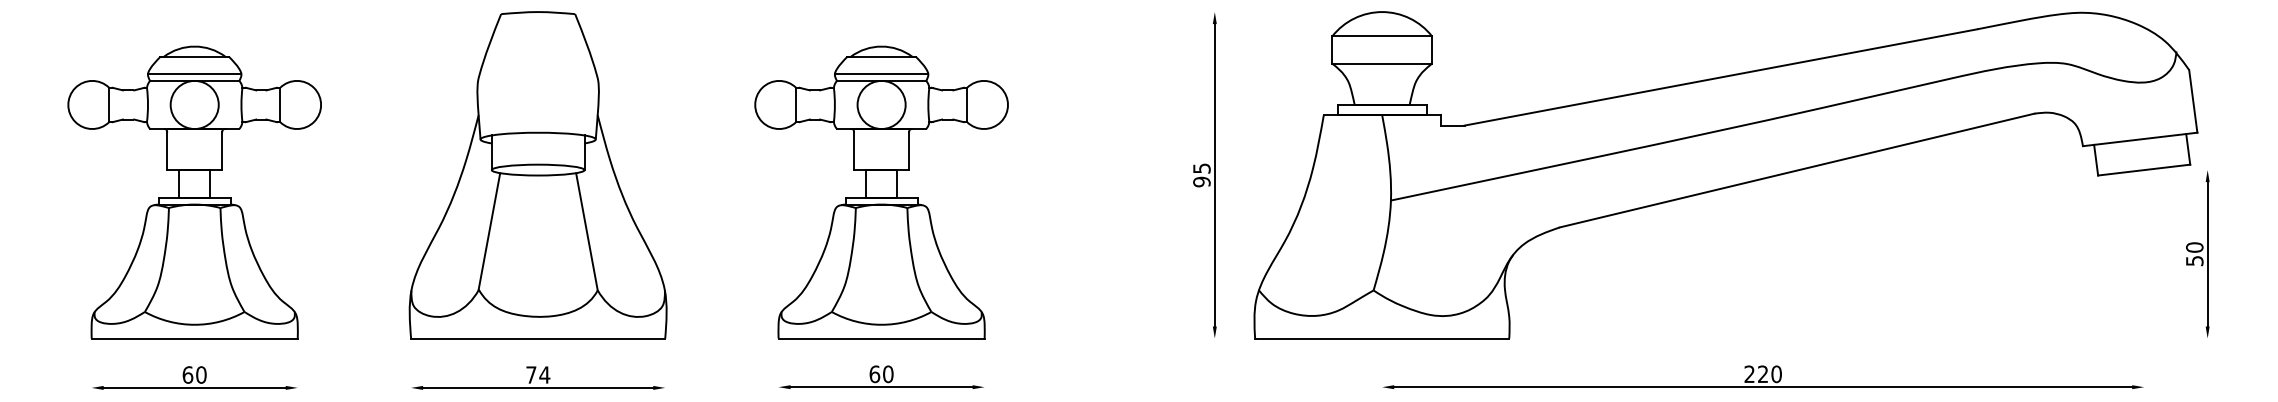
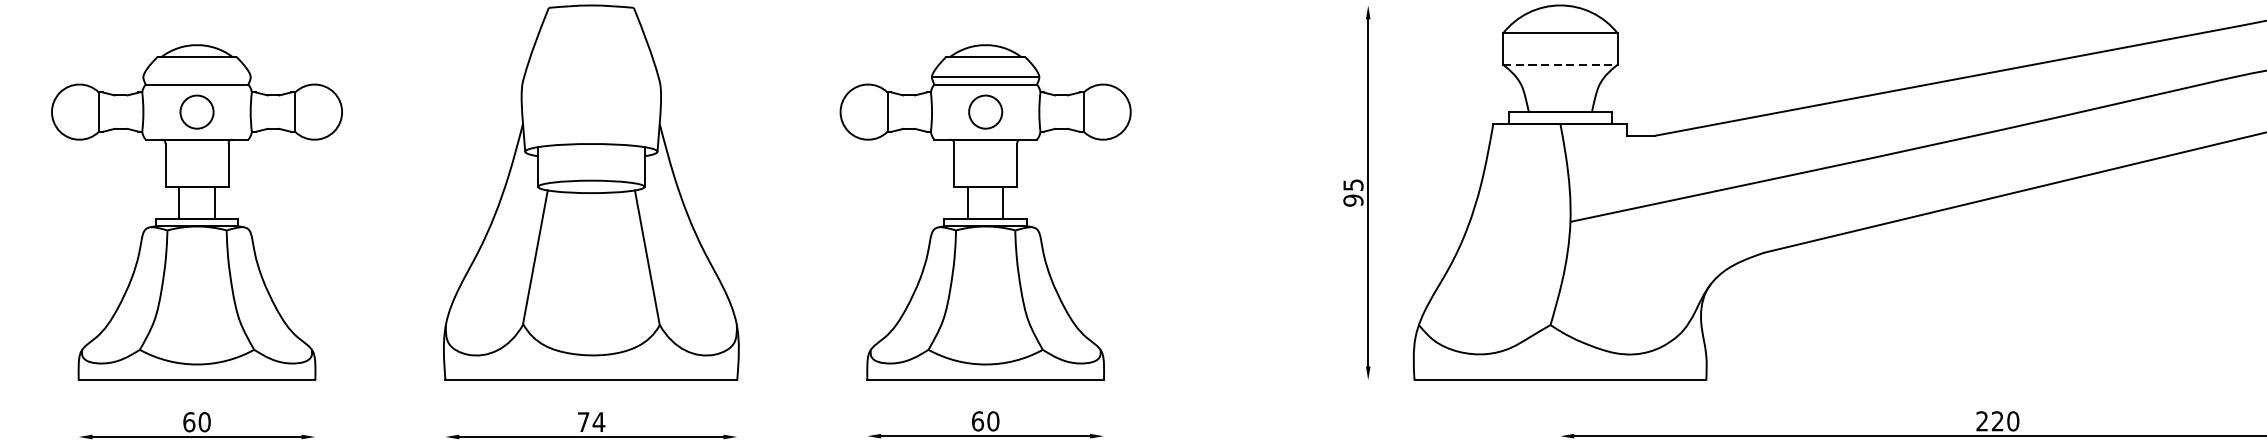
line: (1382, 63) -> (1560, 64), solid -> dashed
line: (194, 74) -> (196, 77), removed
circle: (194, 104) -> (196, 111), size x0.6
circle: (881, 104) -> (985, 111), size x0.6

